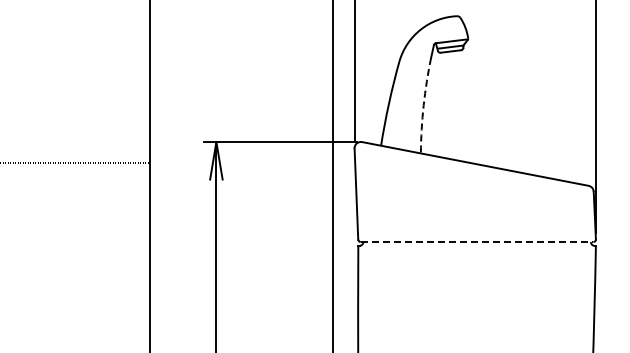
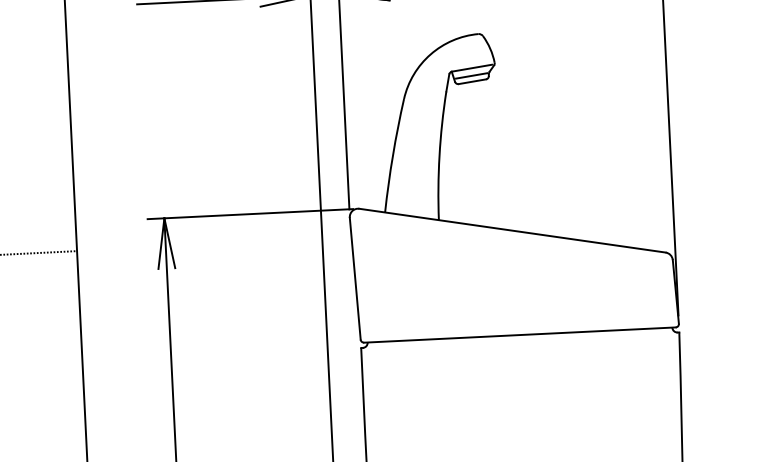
arc: (423, 105) -> (439, 155), dashed -> solid
line: (477, 241) -> (520, 334), dashed -> solid

